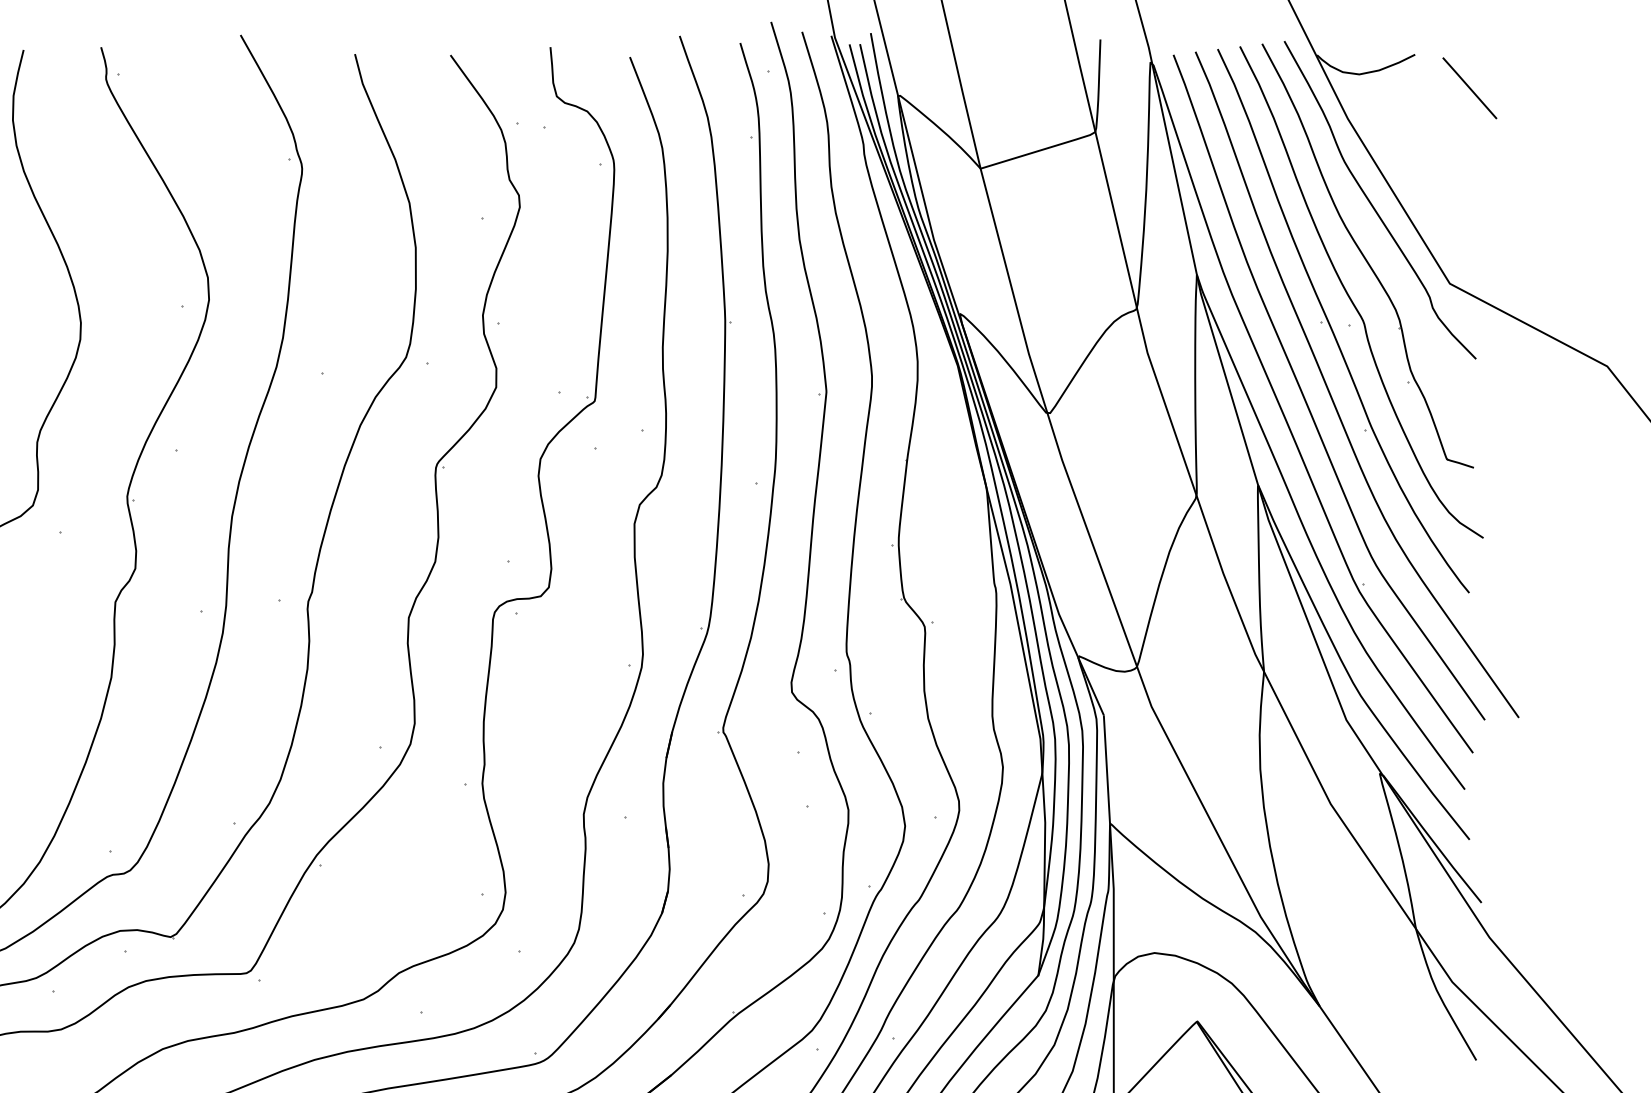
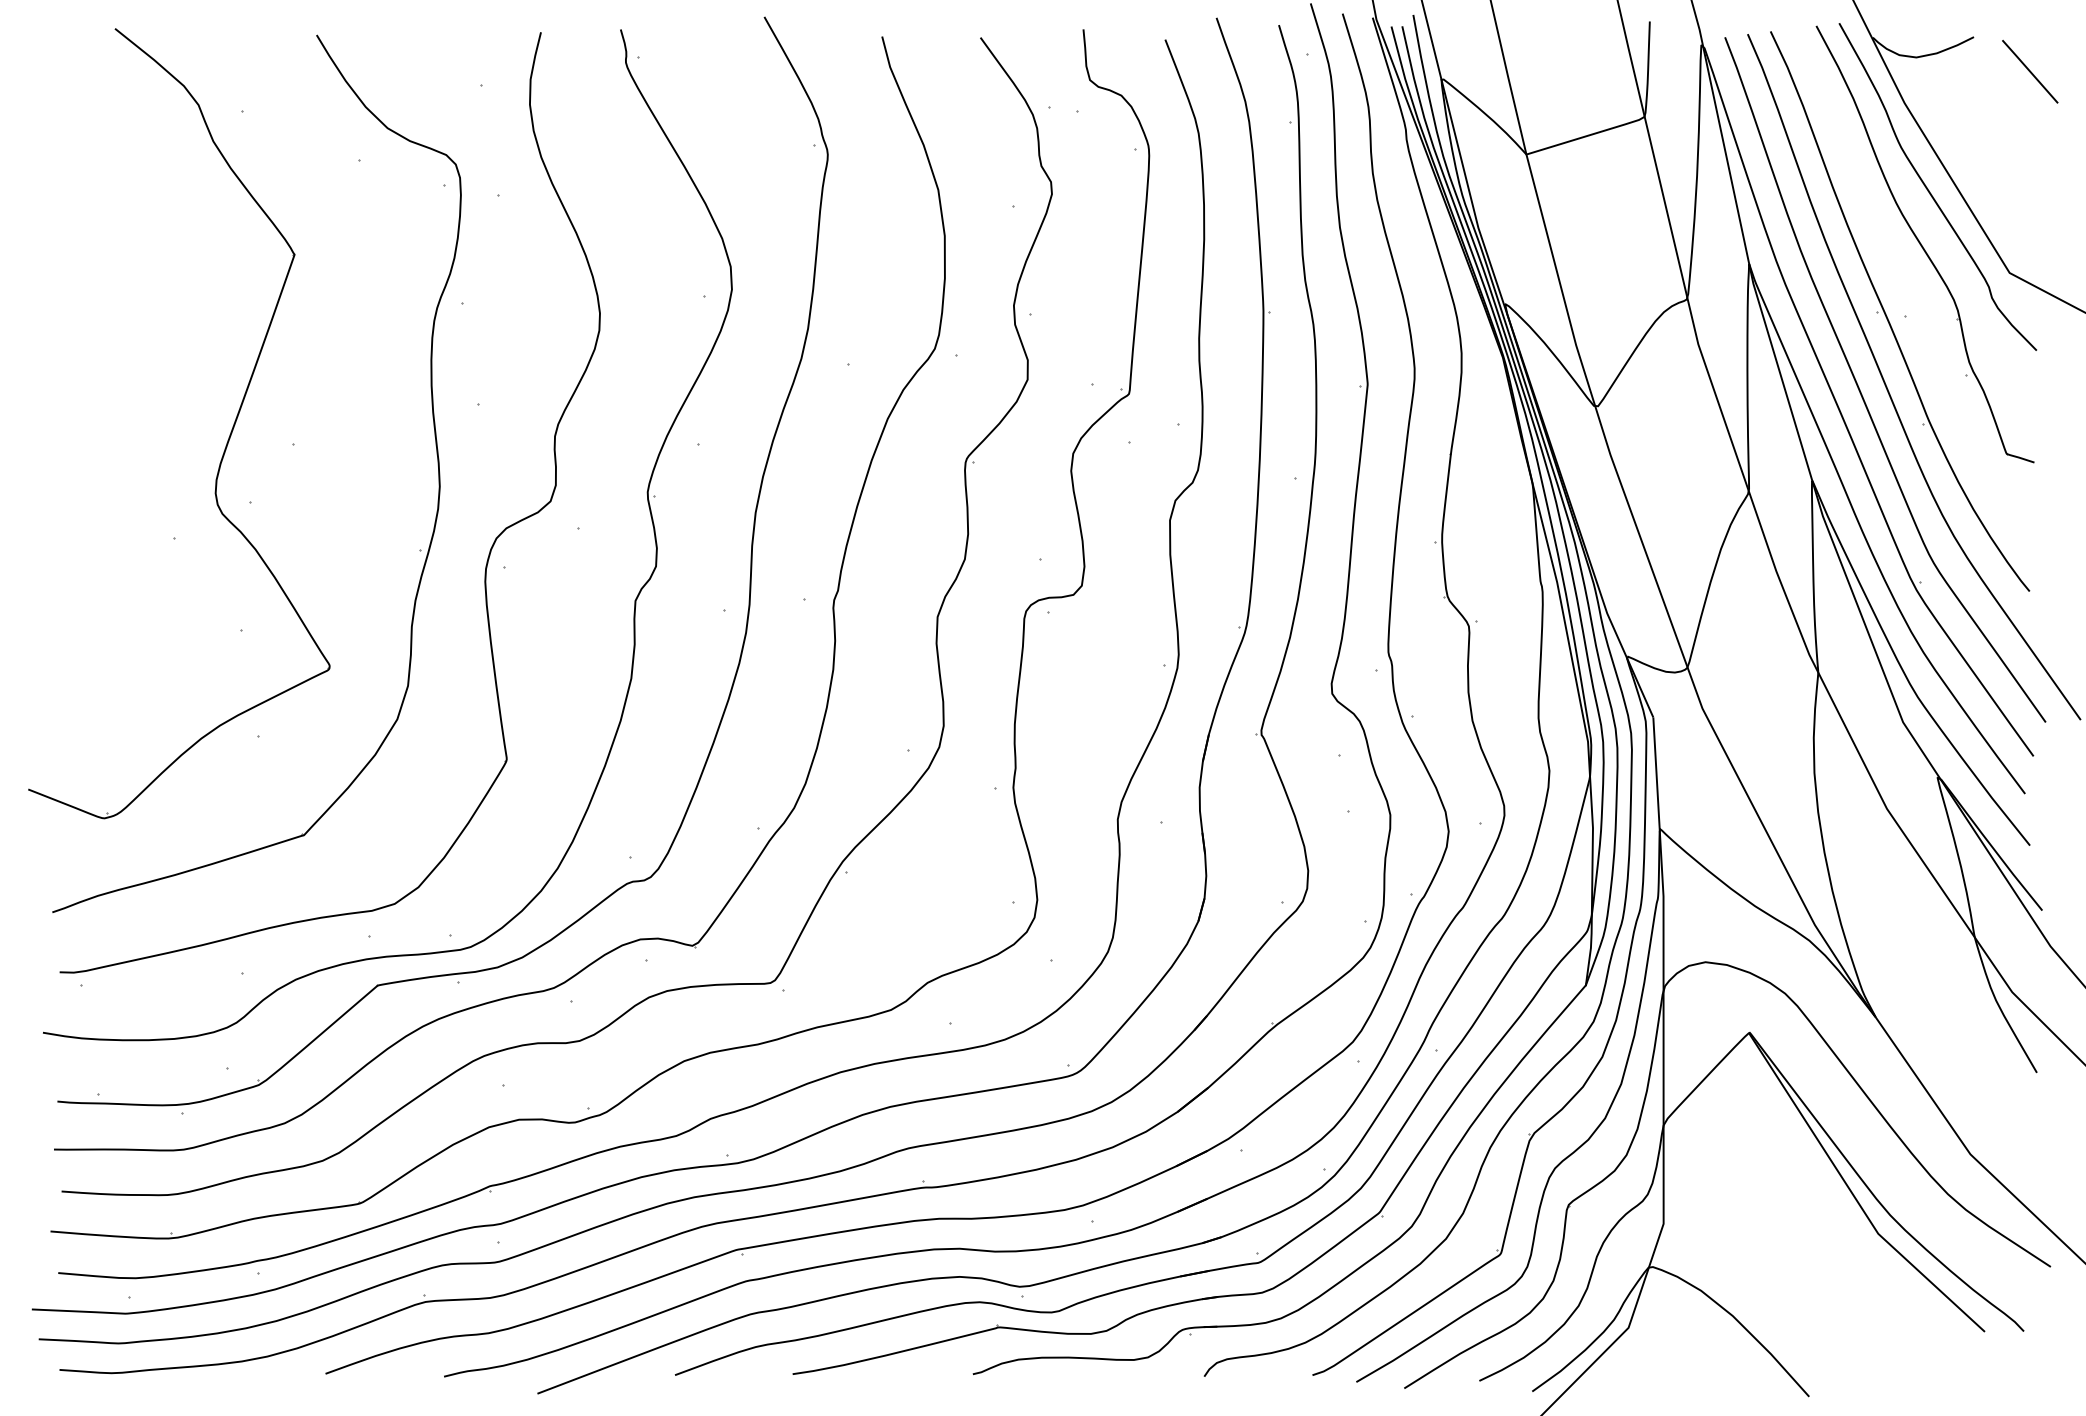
curve: (1351, 298) -> (1908, 288), removed

